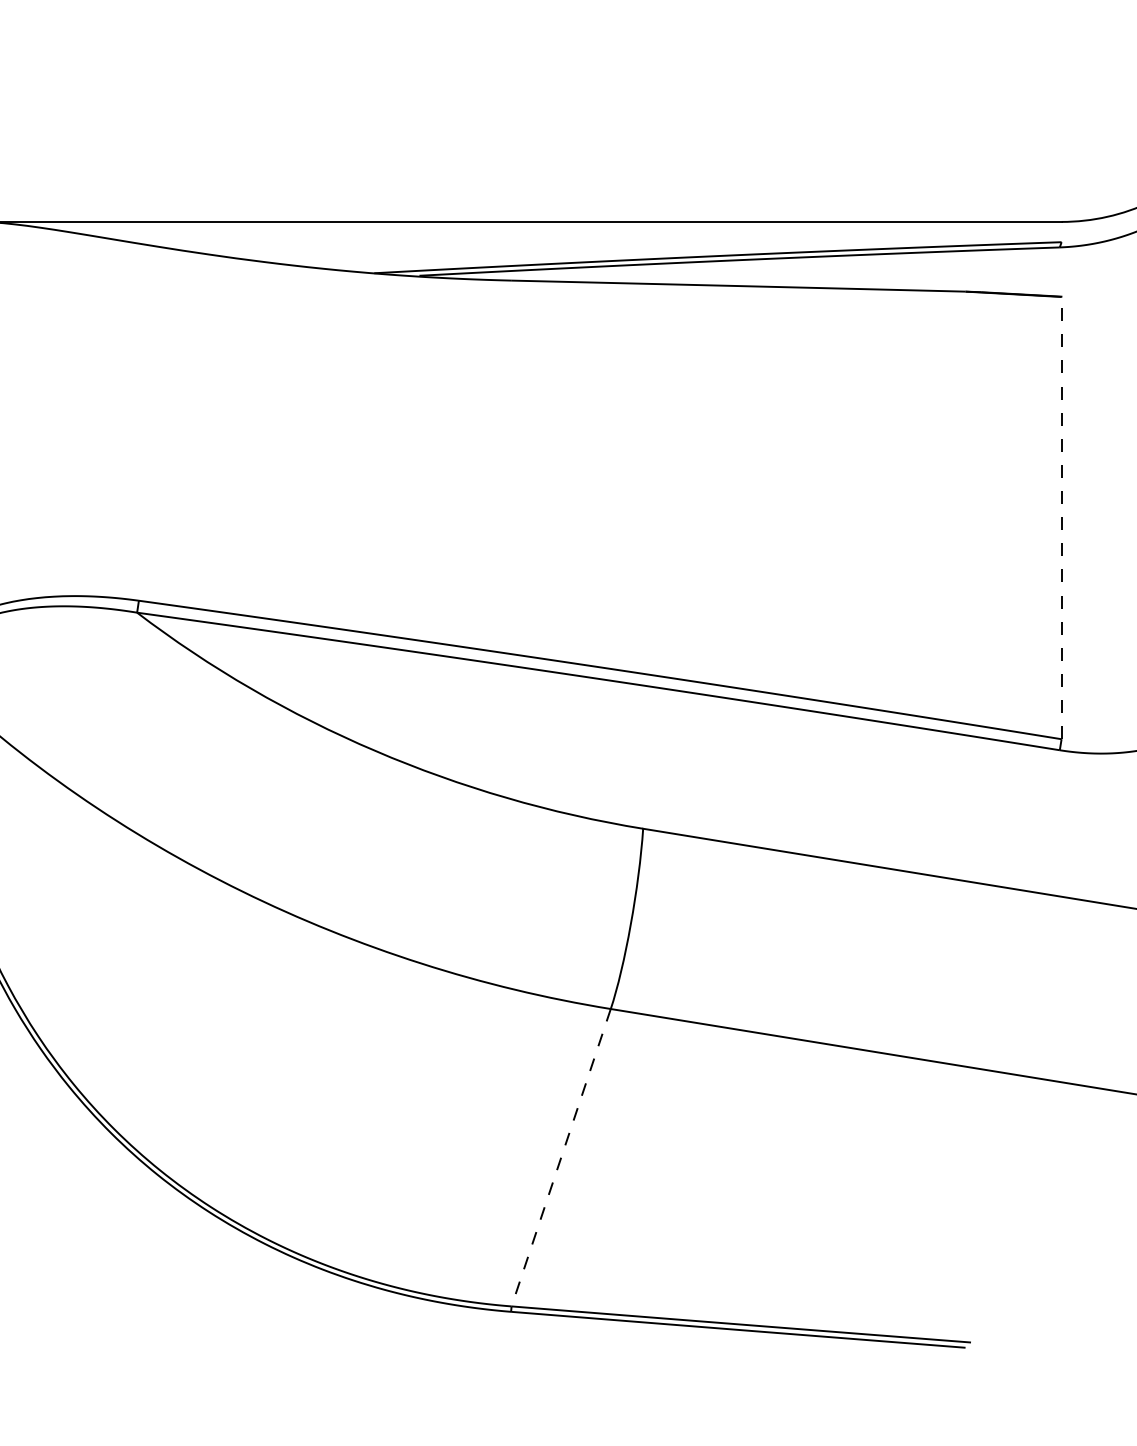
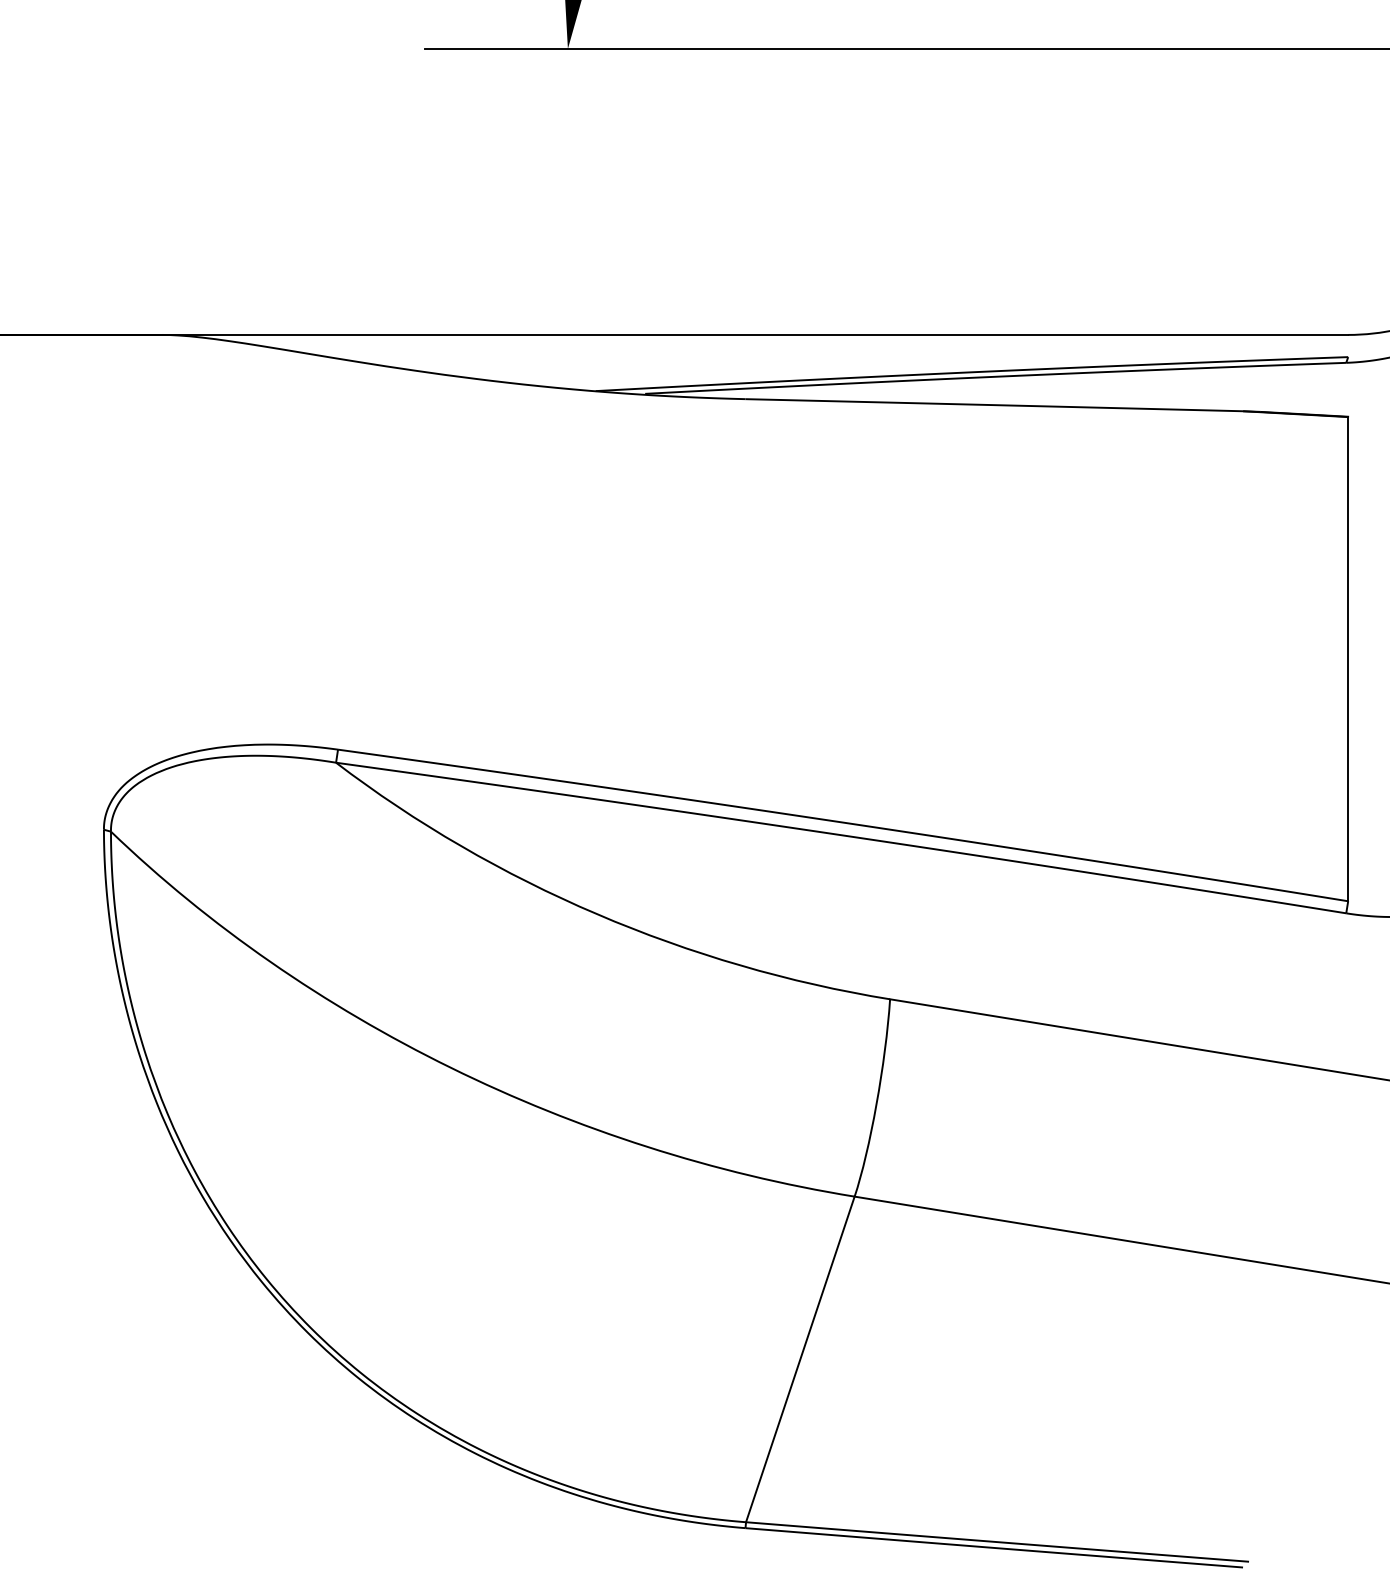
line: (1061, 517) -> (1348, 658), dashed -> solid
line: (561, 1157) -> (800, 1359), dashed -> solid

